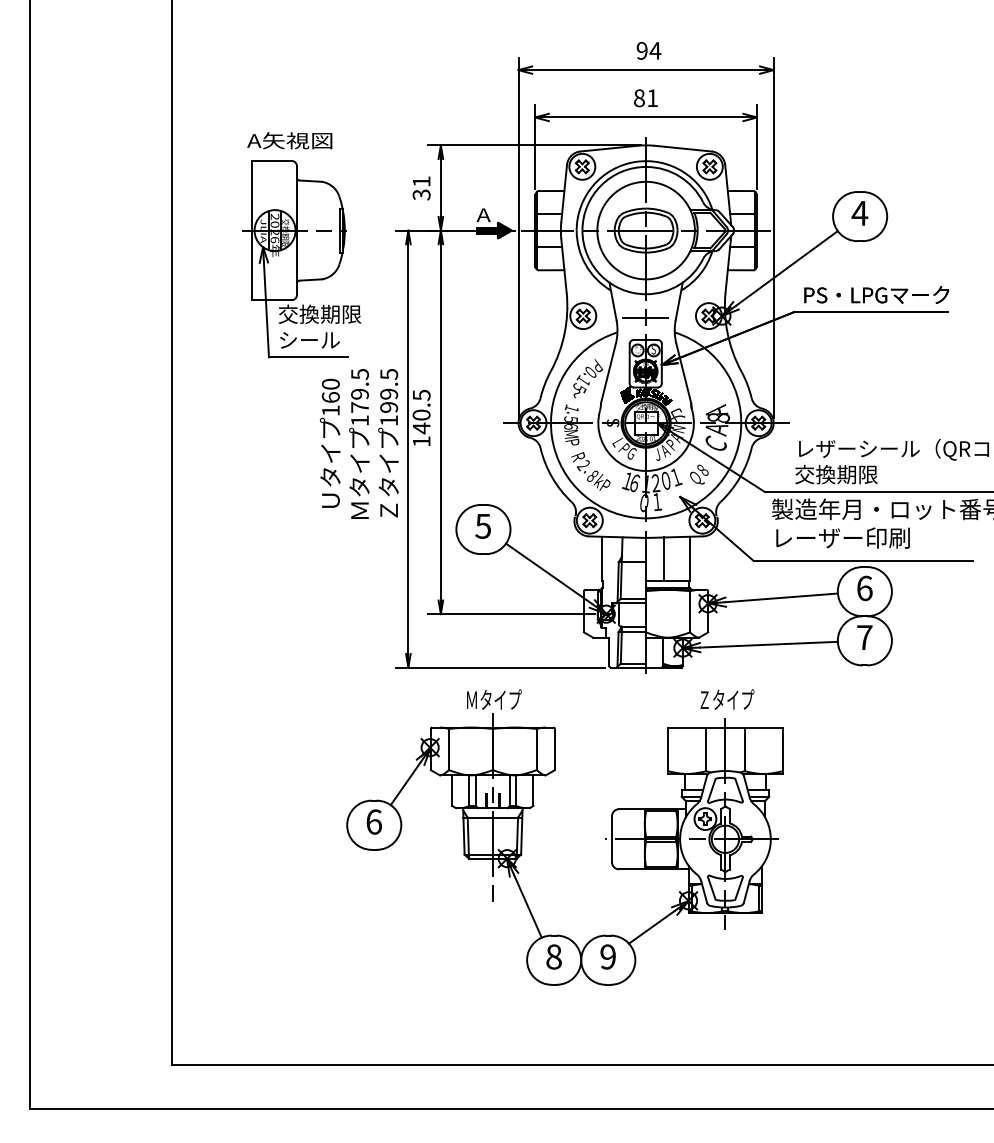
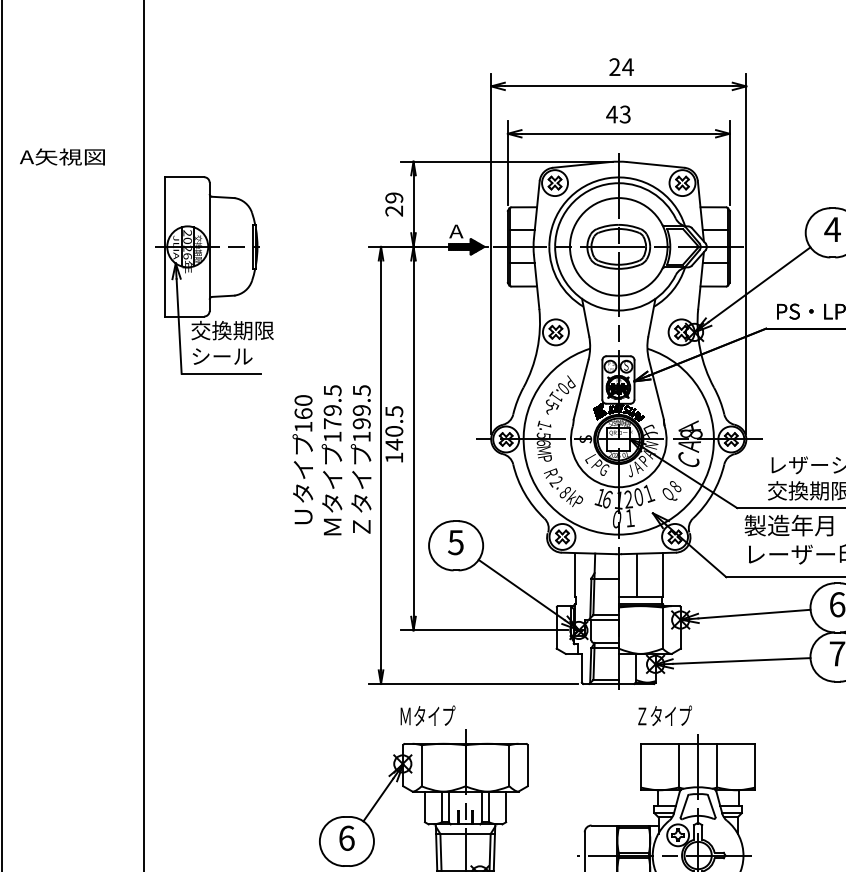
text: (641, 50) -> (614, 66), 94 -> 24
text: (645, 98) -> (618, 114), 81 -> 43
text: (289, 140) -> (62, 156), moved
text: (421, 188) -> (394, 204), 31 -> 29
part: (301, 259) -> (214, 275), moved
line: (645, 317) -> (618, 333), removed
text: (494, 699) -> (428, 715), moved
text: (727, 699) -> (665, 715), moved

